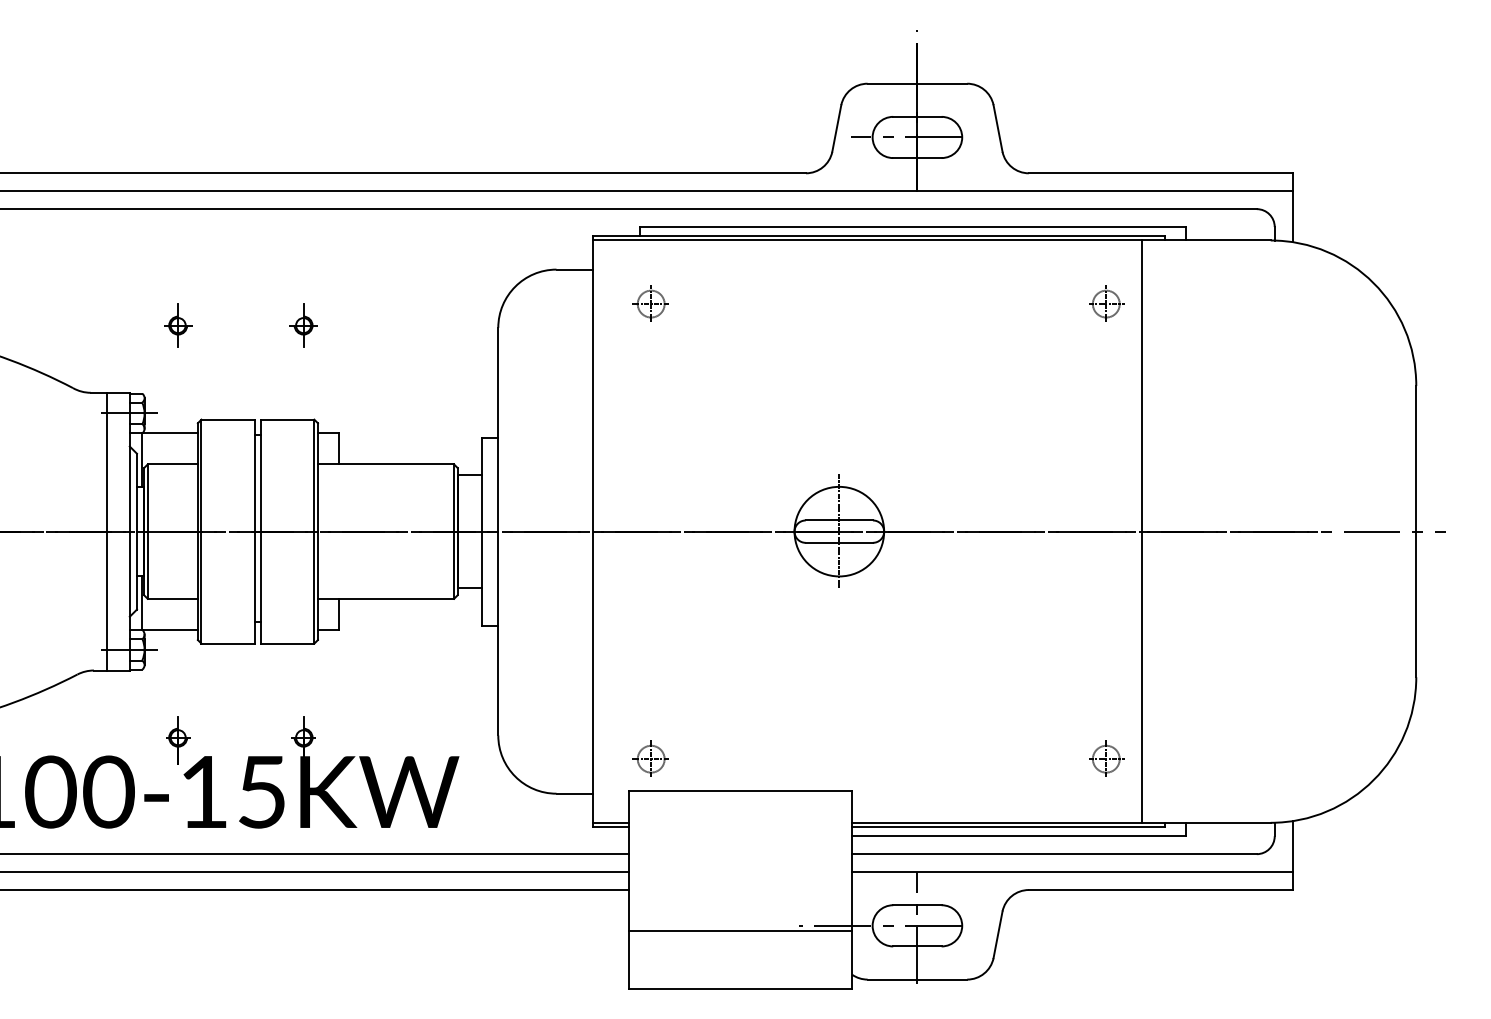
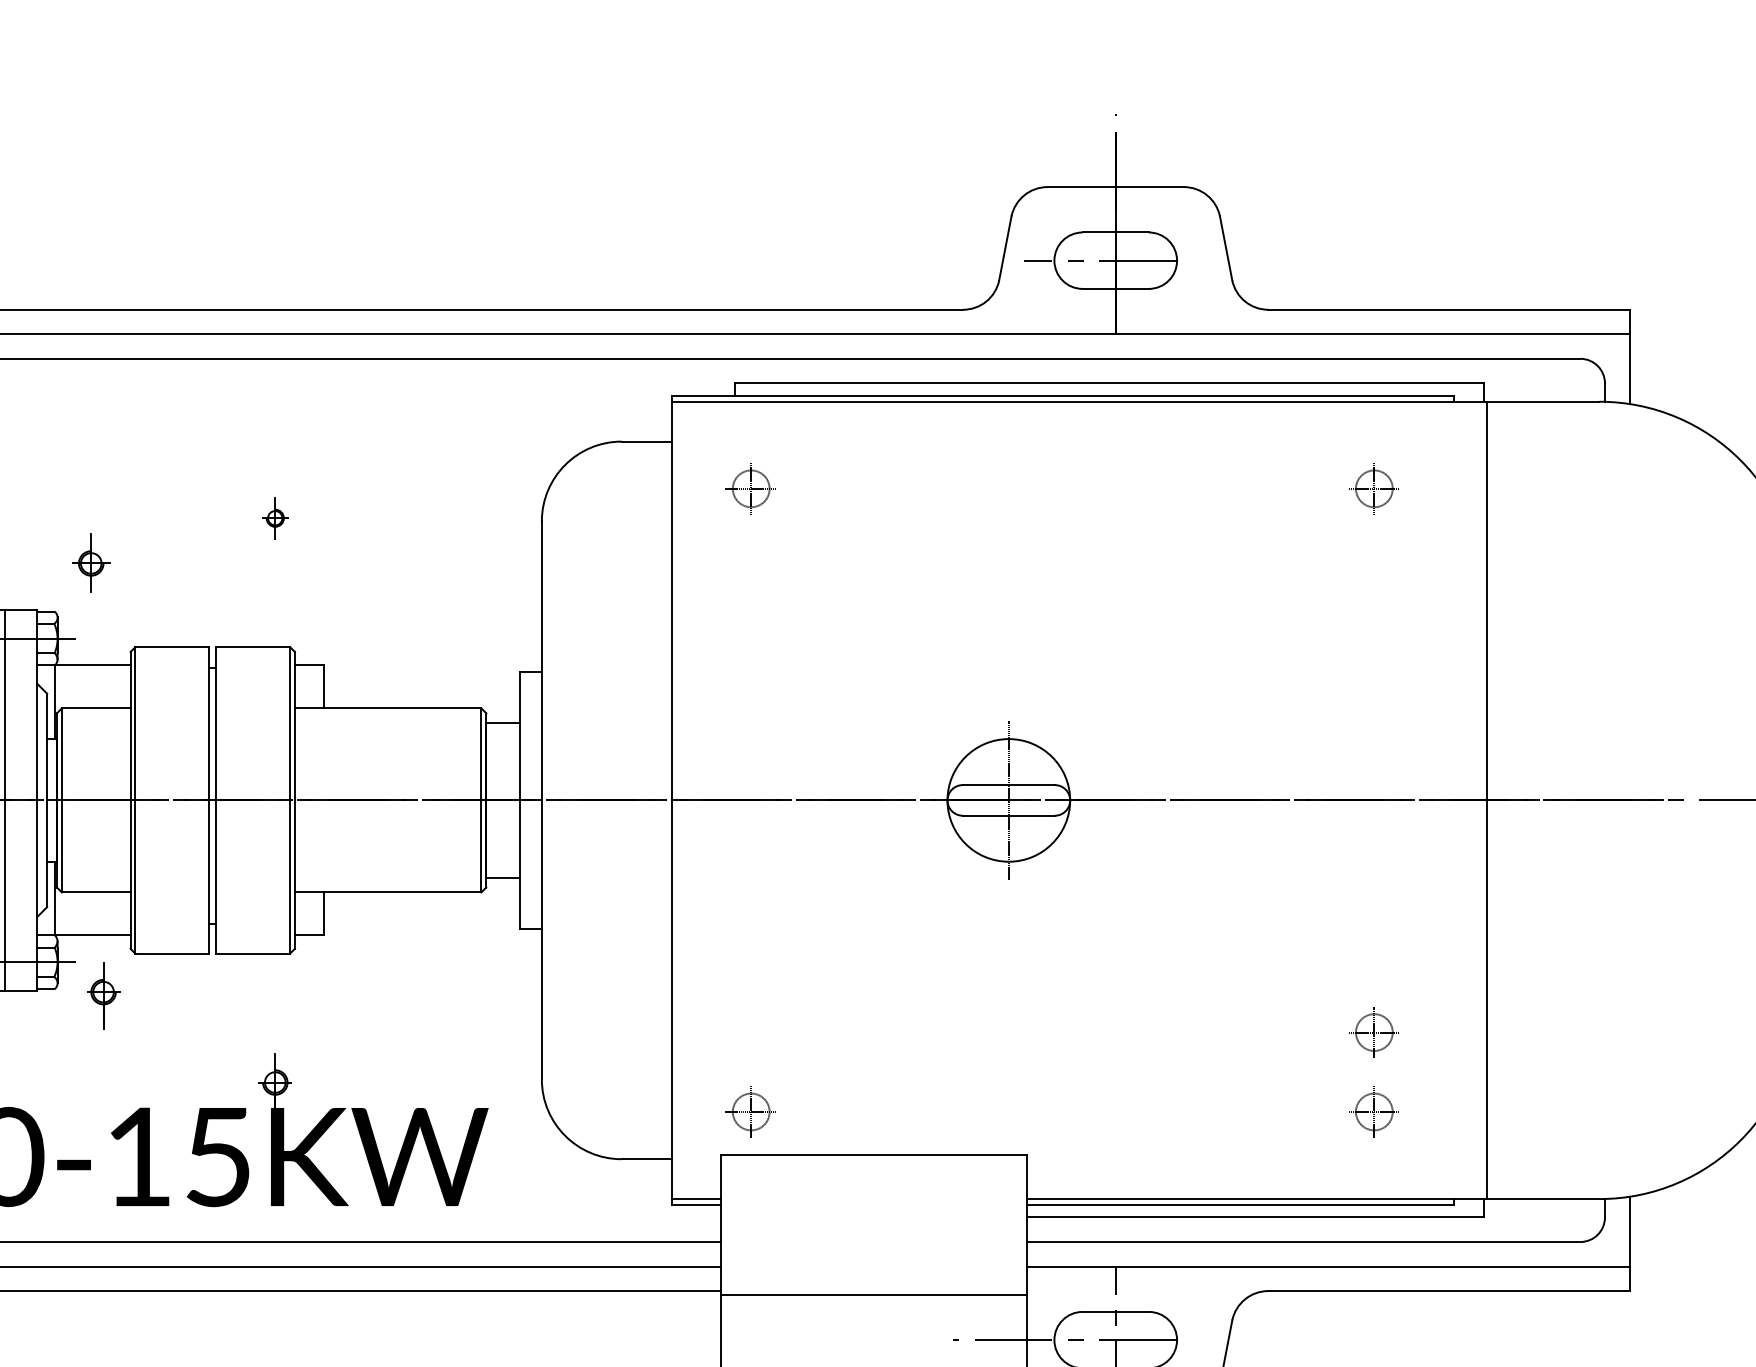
part: (178, 325) -> (91, 563), moved
part: (303, 325) -> (275, 518), size x0.7
line: (1141, 531) -> (1486, 800), moved
part: (1106, 700) -> (1374, 1031), added
part: (178, 740) -> (104, 995), moved
line: (740, 930) -> (873, 1294), moved

